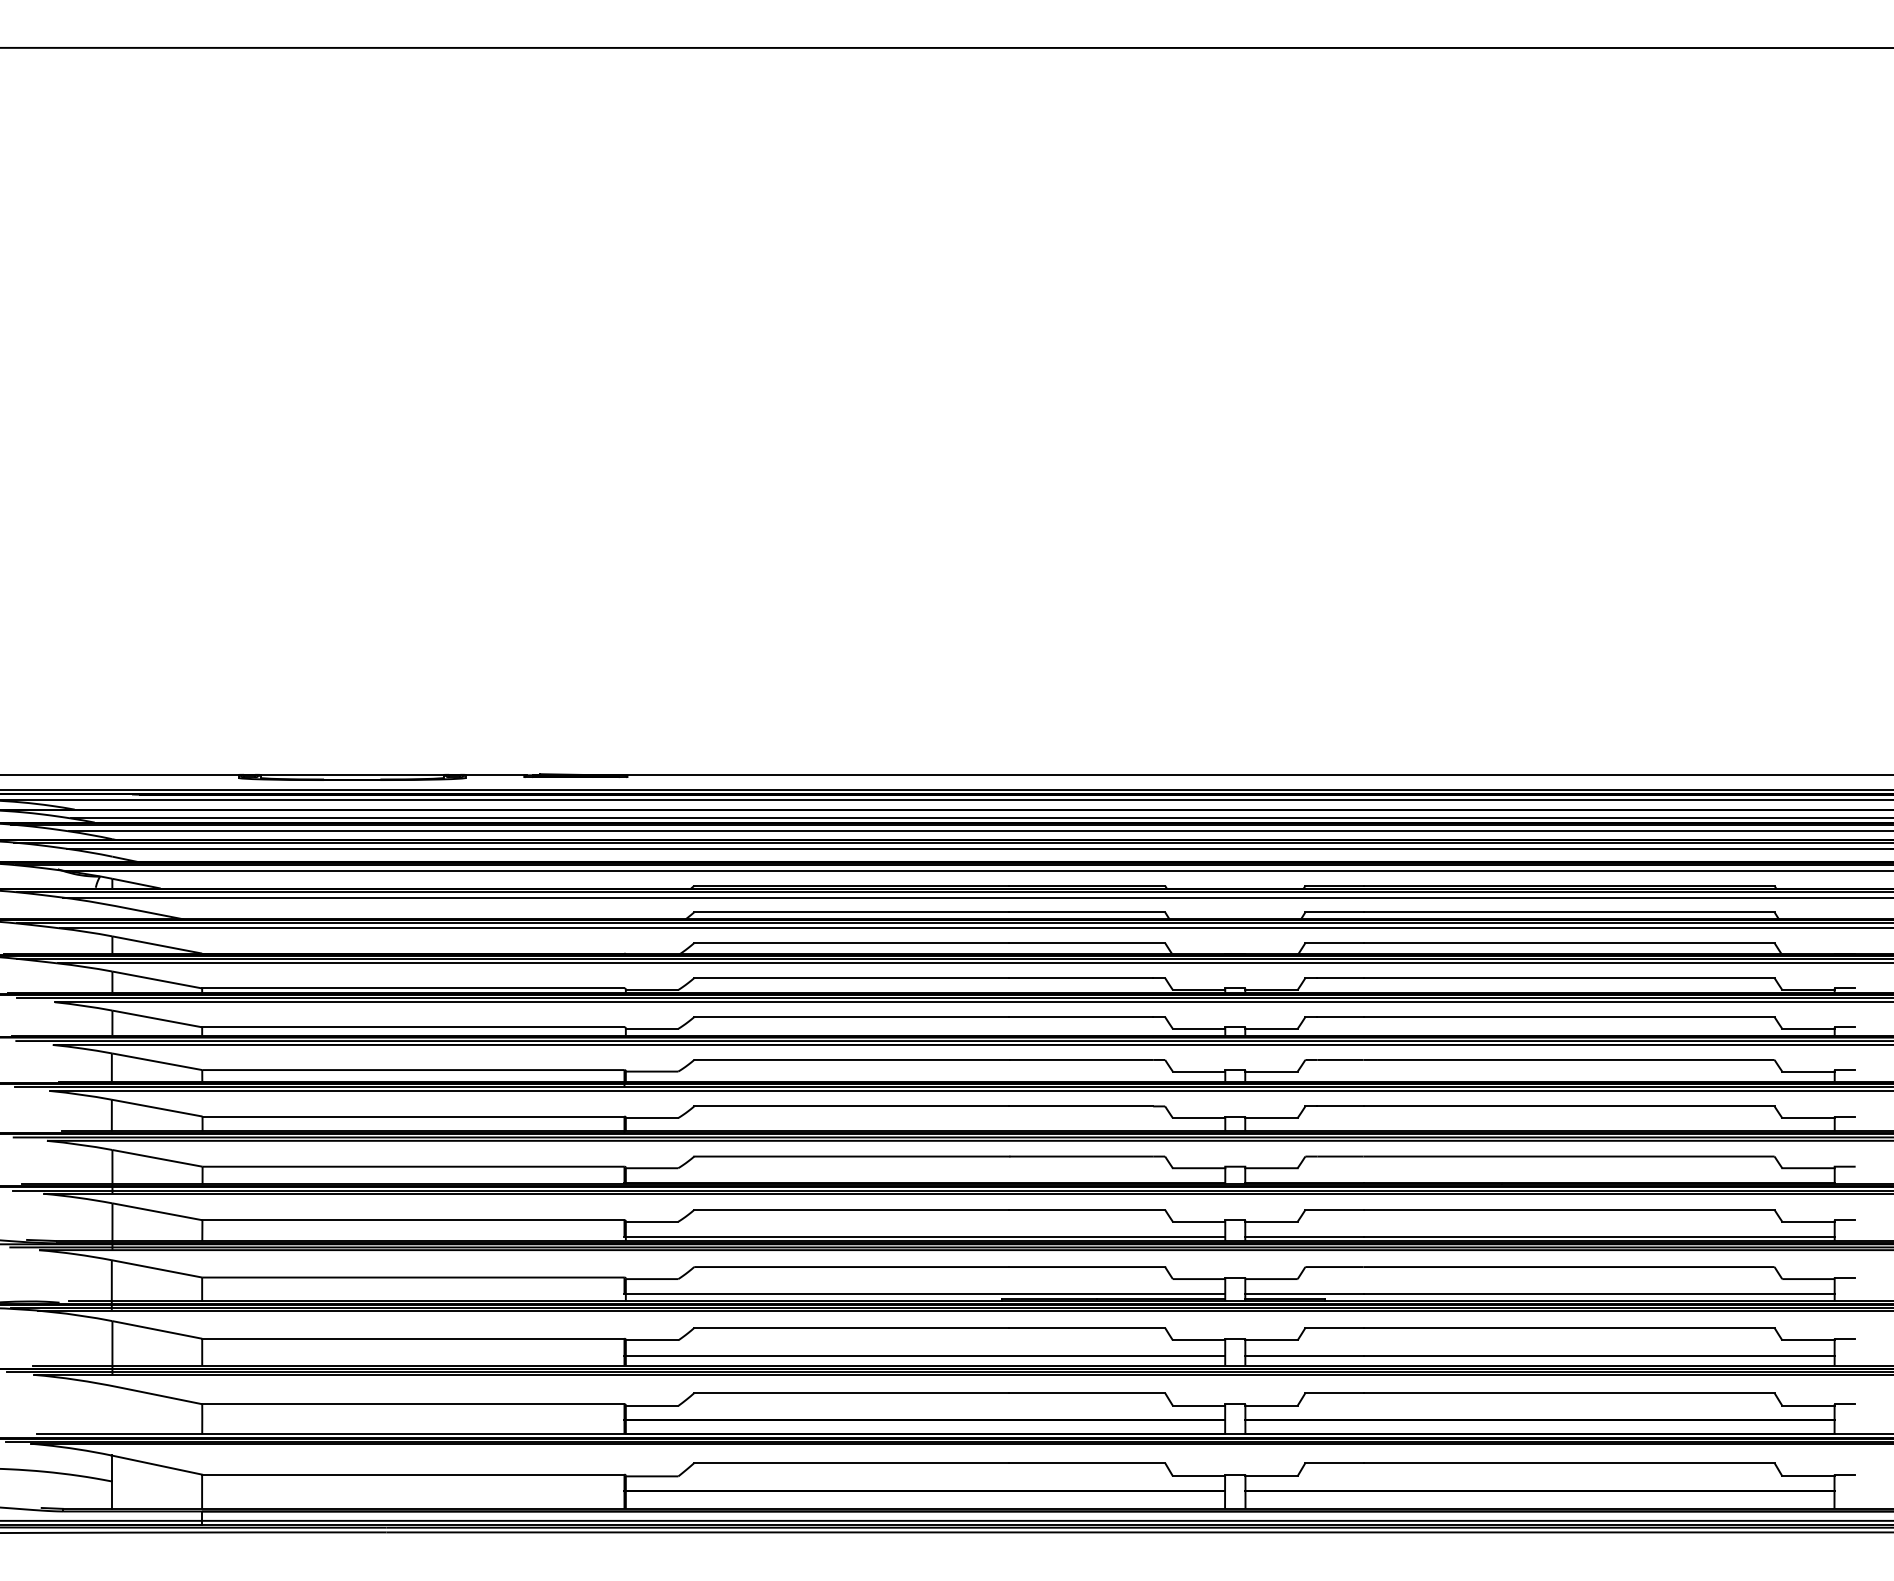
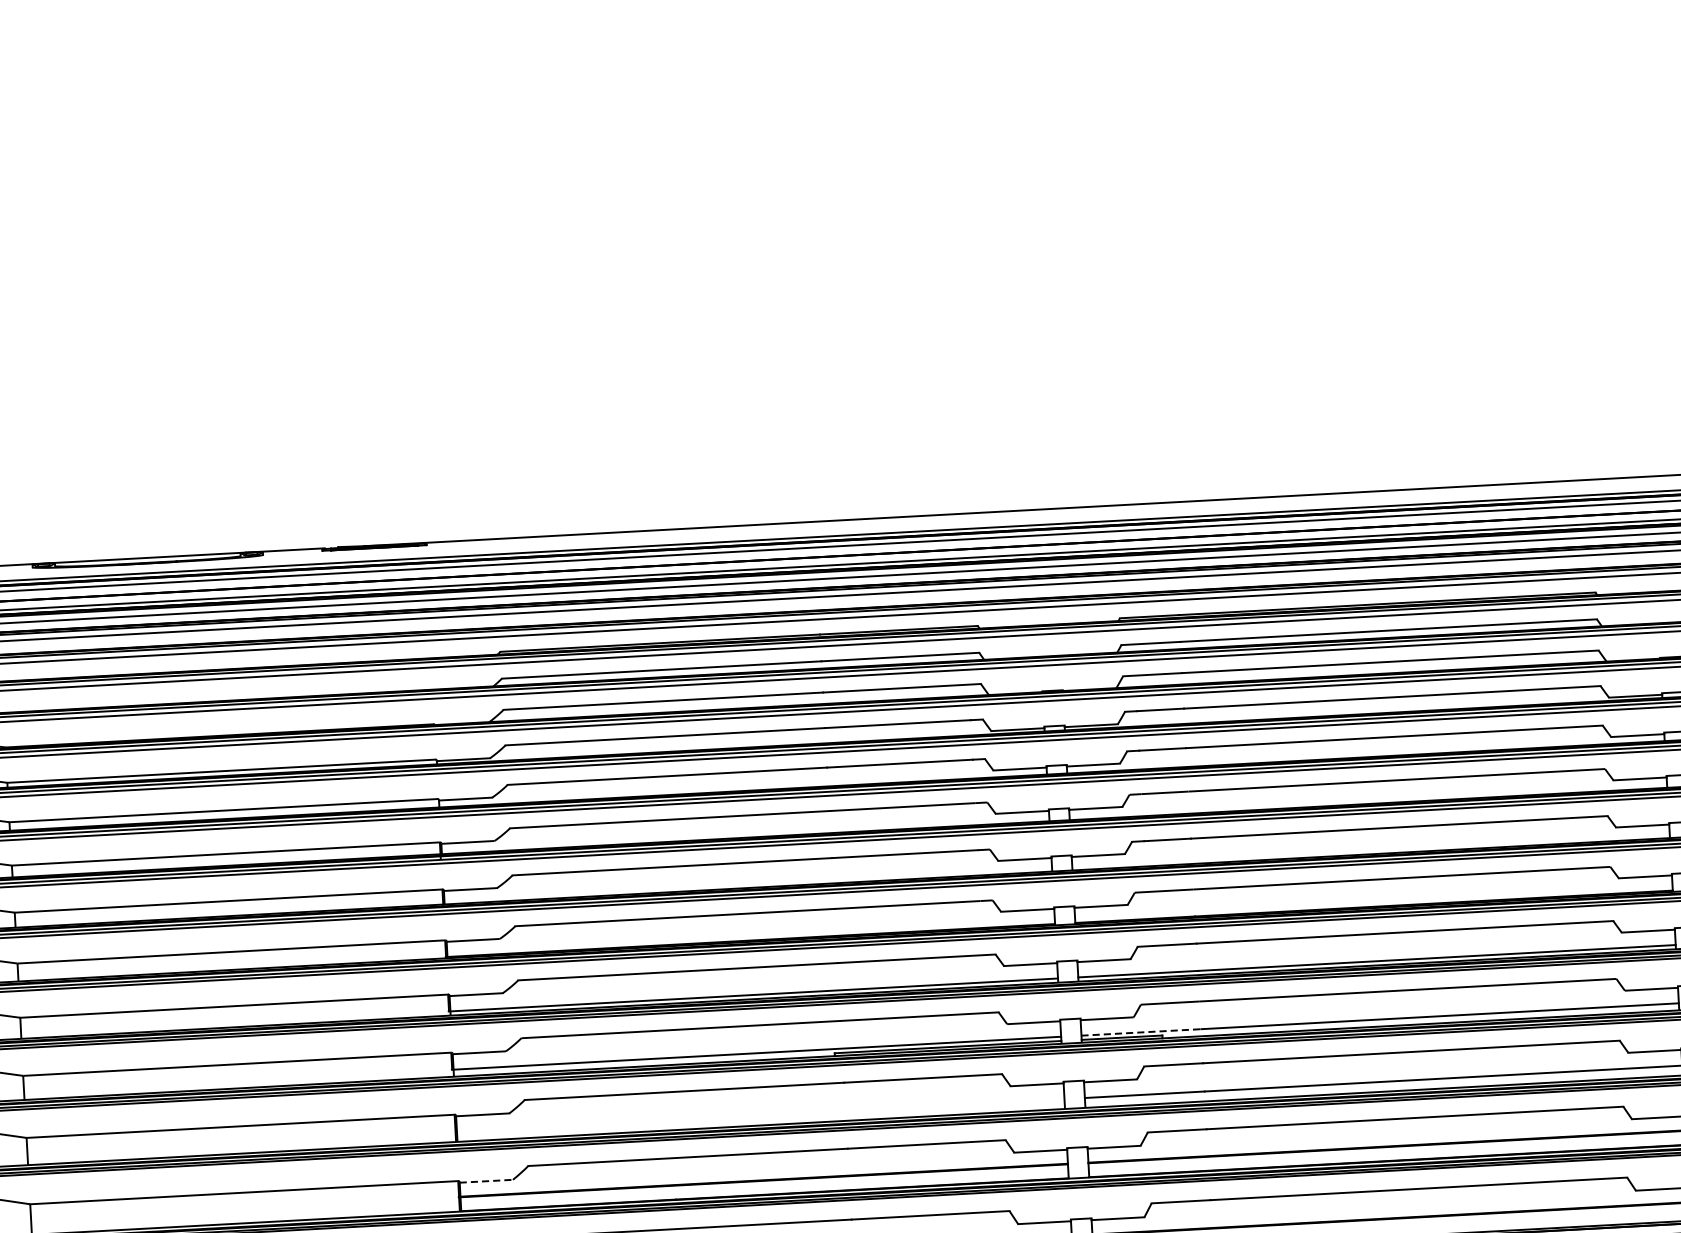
line: (1304, 1294) -> (1141, 1032), solid -> dashed
line: (924, 1355) -> (759, 1115), removed
line: (652, 1405) -> (486, 1180), solid -> dashed

